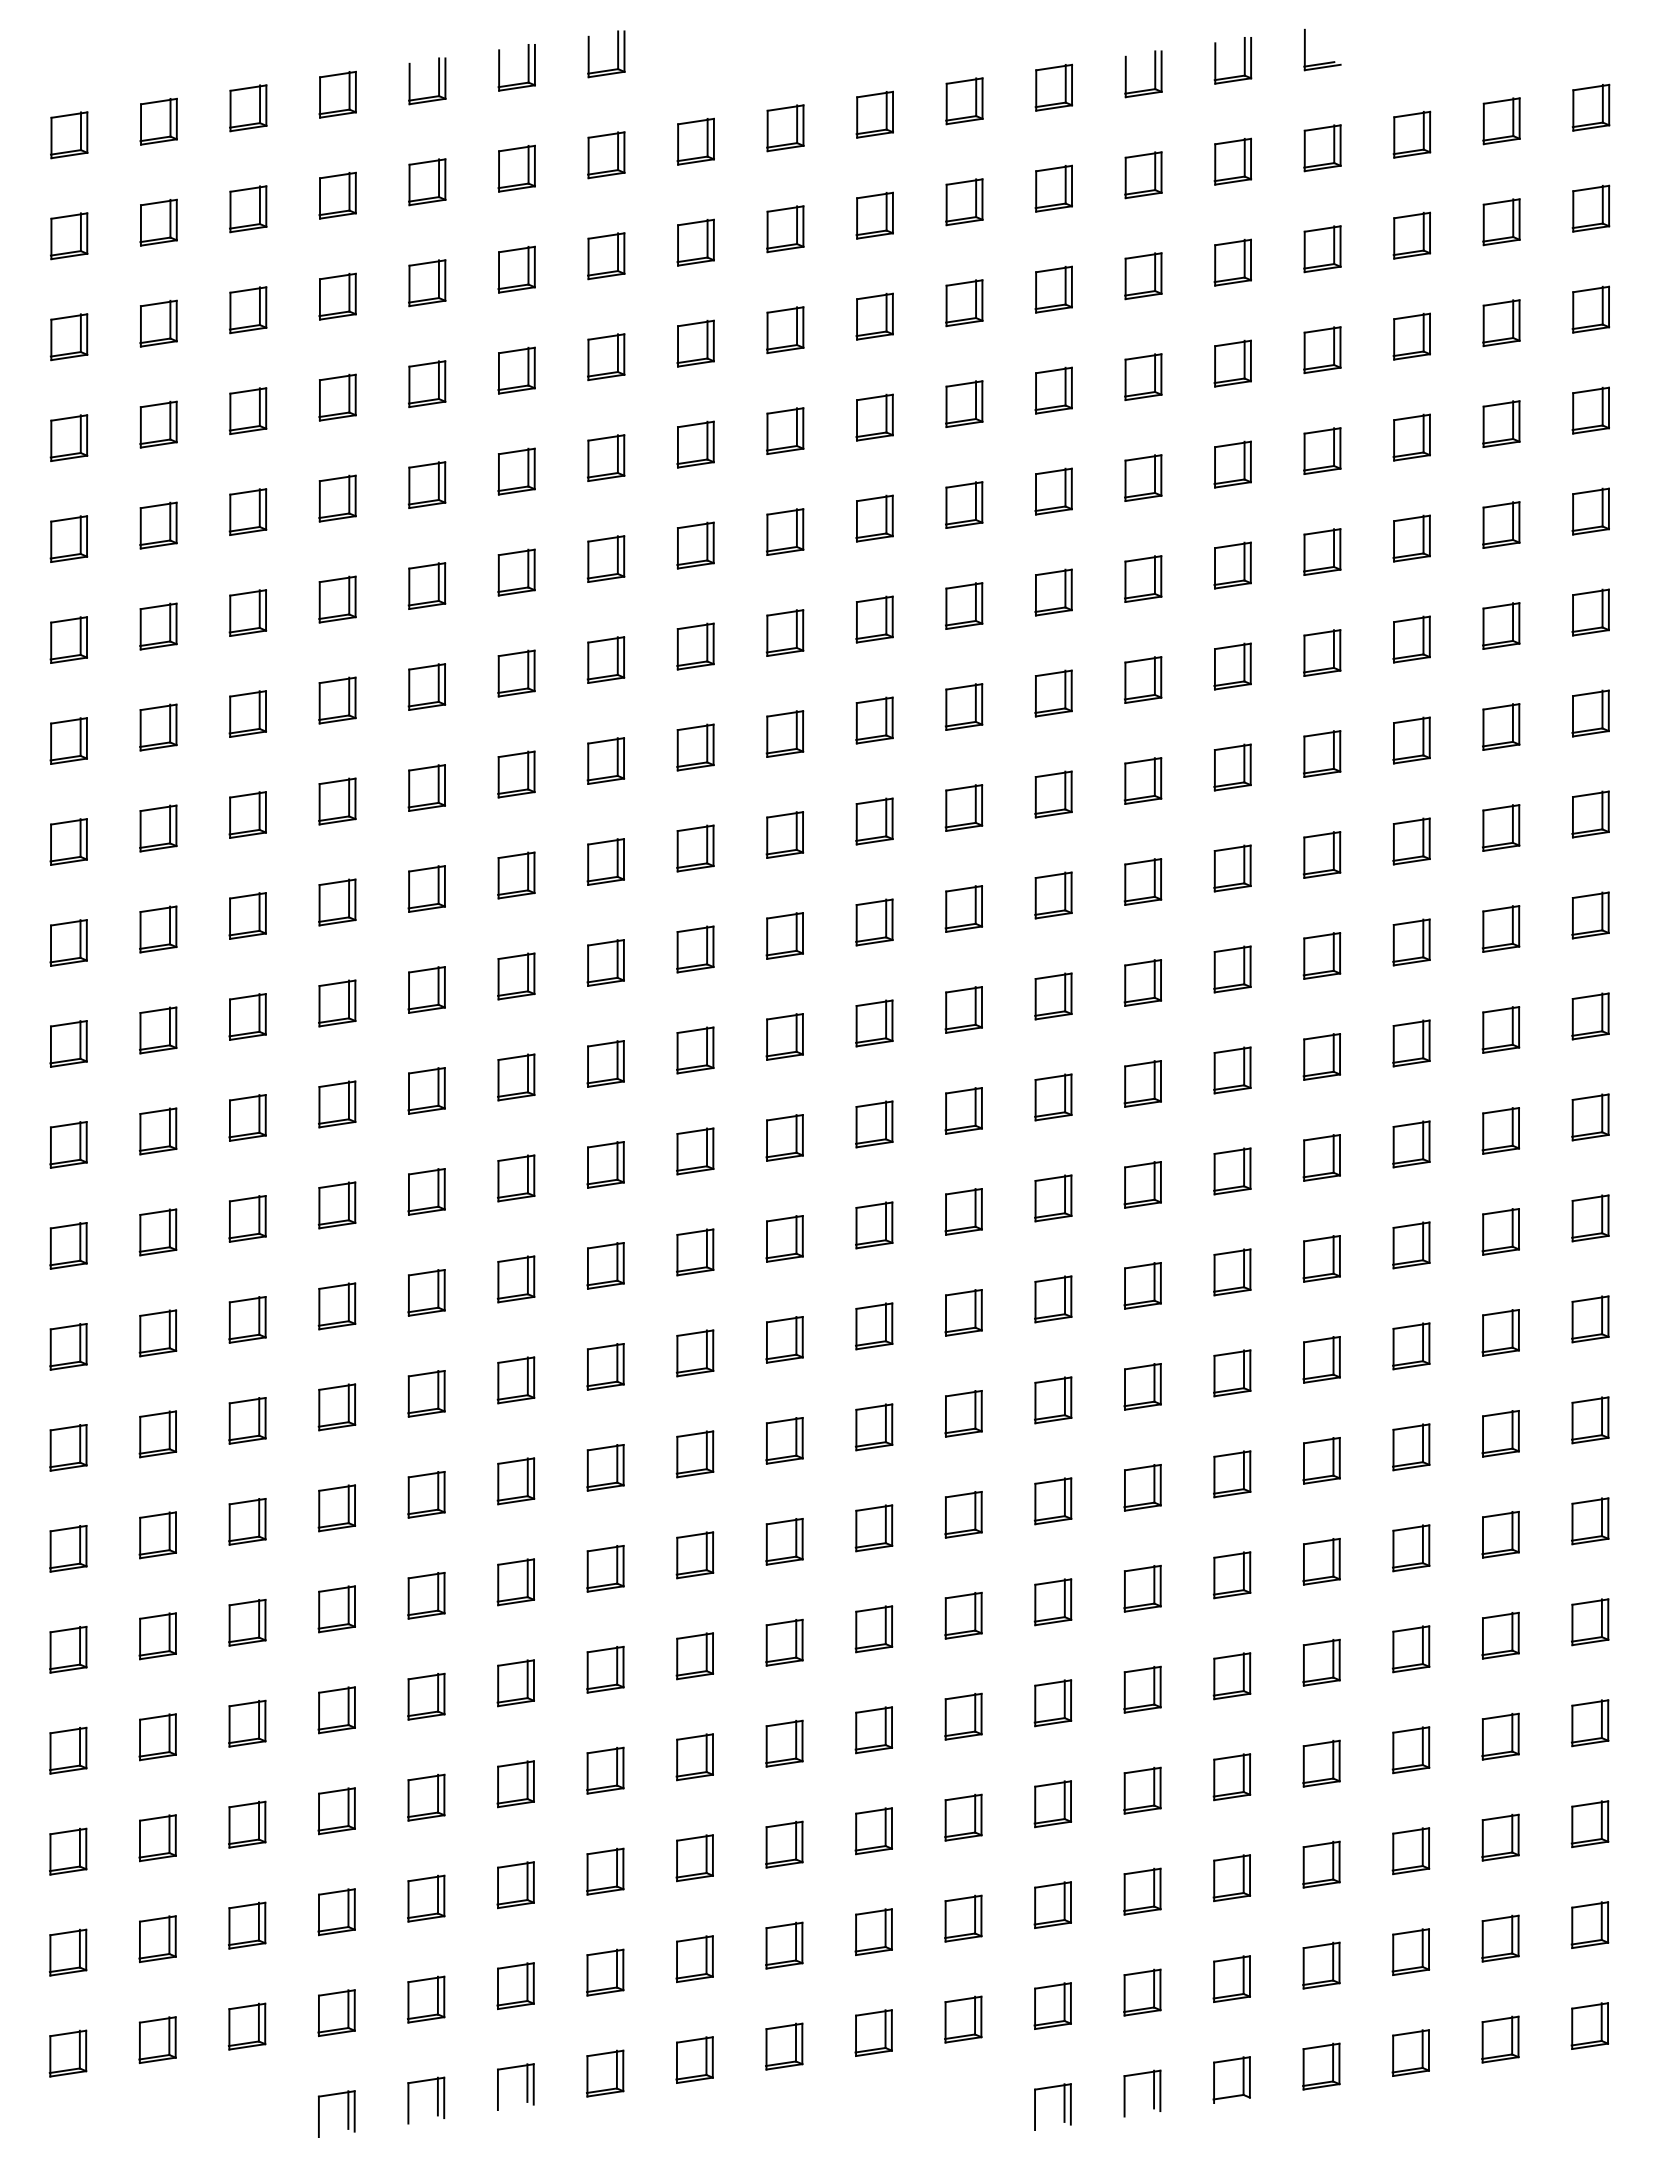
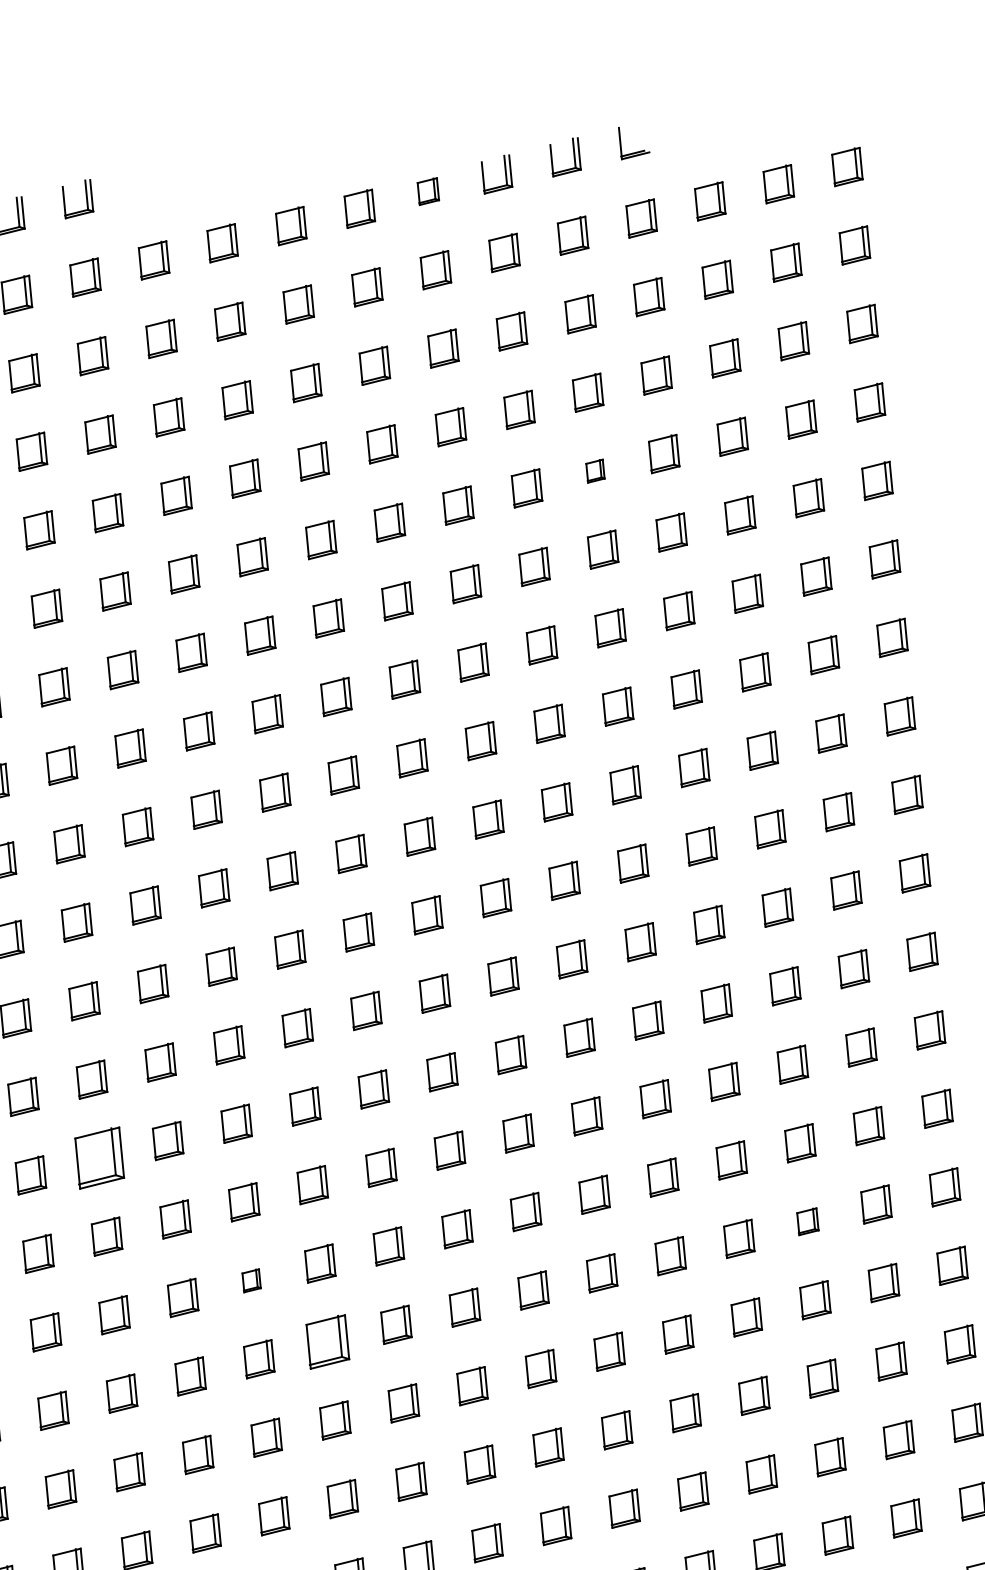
part: (1053, 87) -> (427, 191), size x0.7
part: (1232, 464) -> (595, 471), size x0.6
part: (515, 1279) -> (98, 1158), size x1.6
part: (1411, 1447) -> (807, 1221), size x0.7
part: (694, 1454) -> (251, 1280), size x0.6
part: (784, 1541) -> (327, 1341), size x1.4

